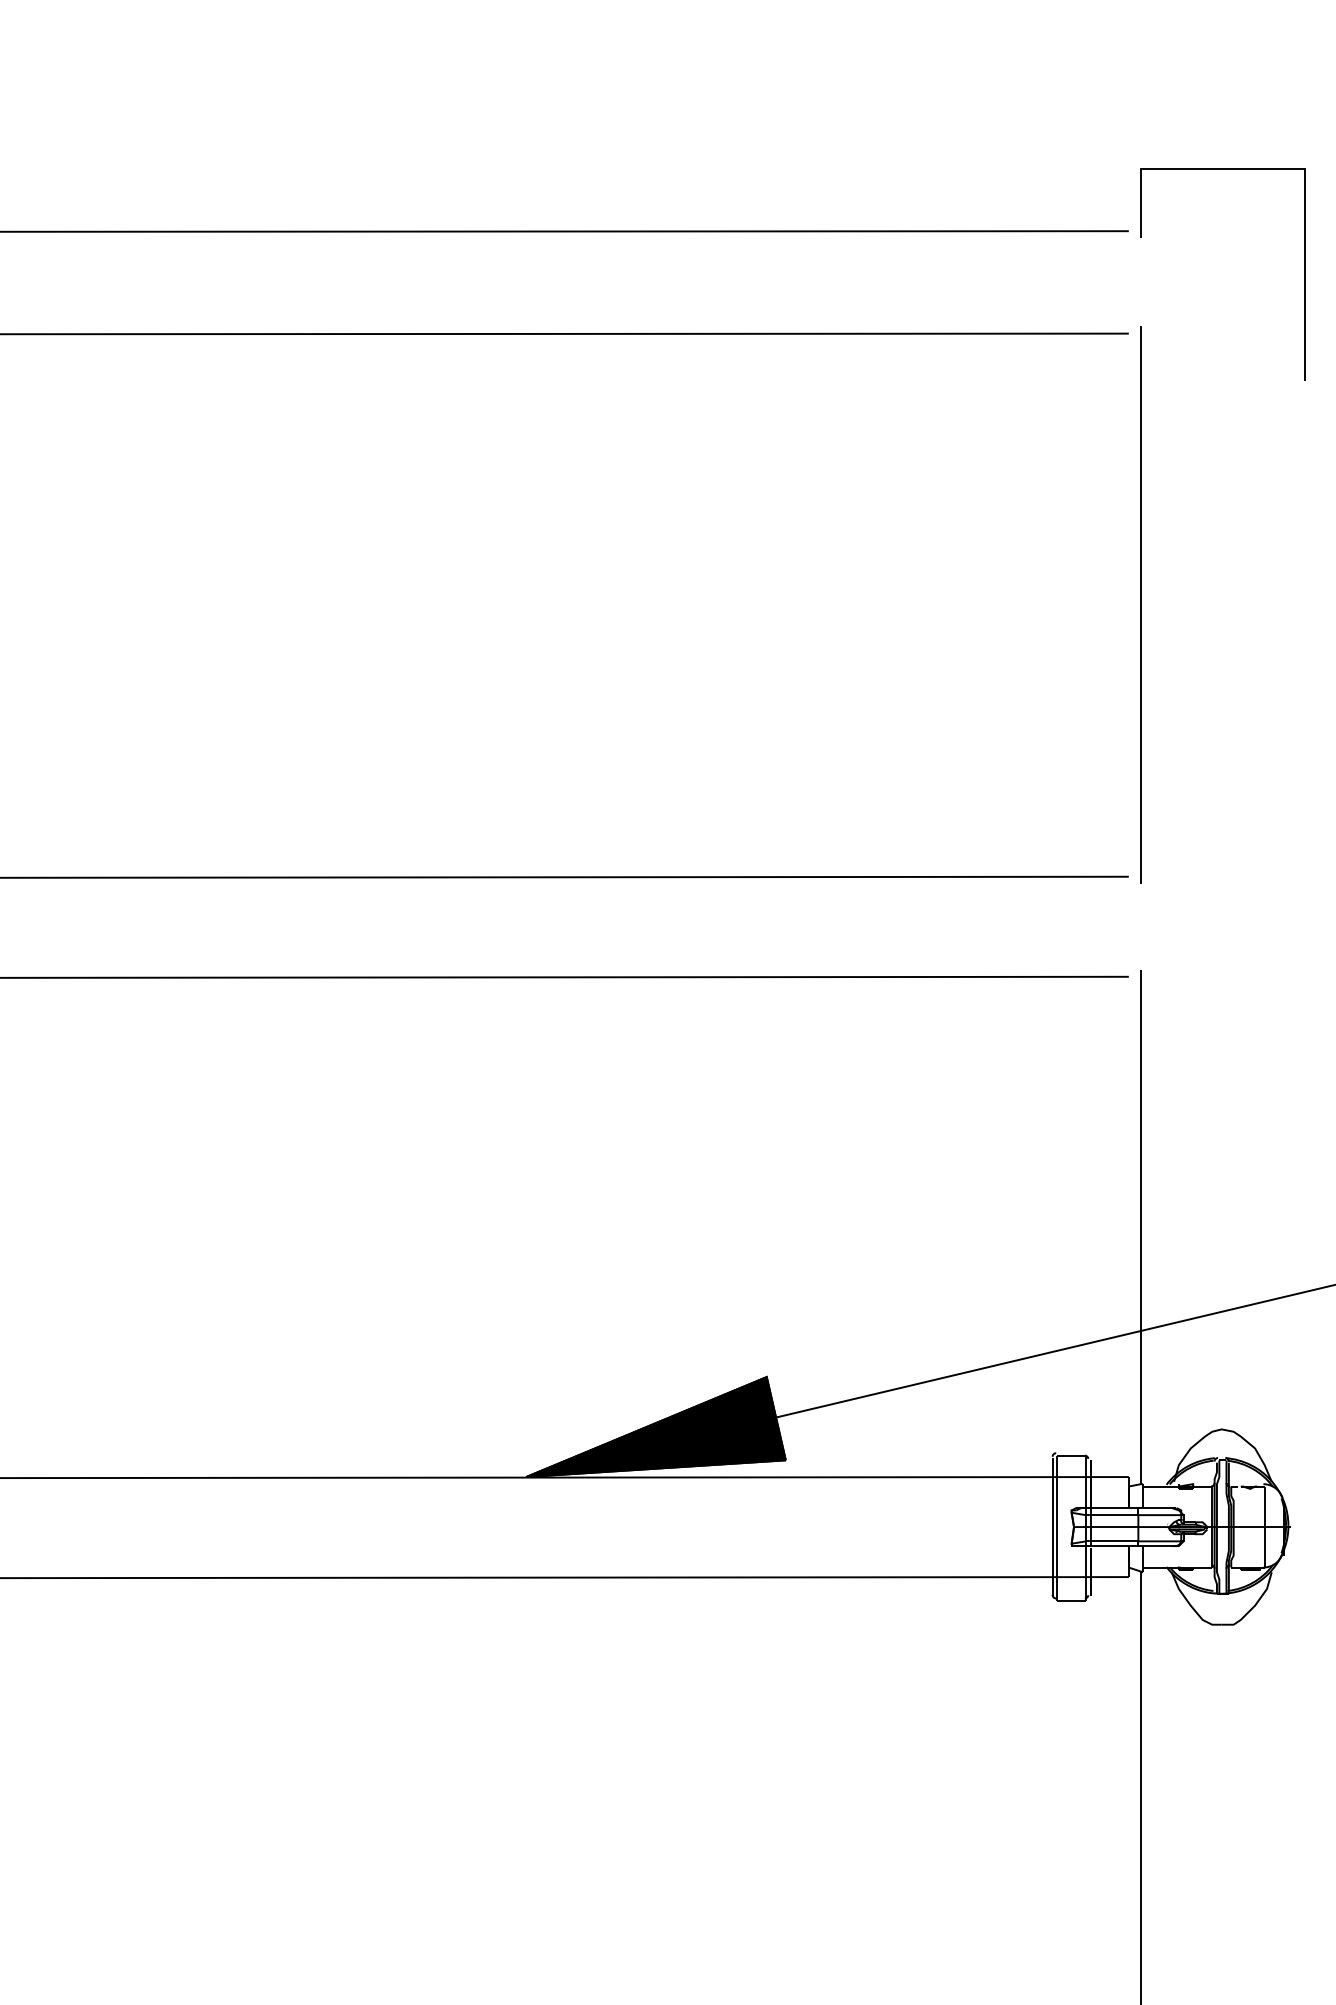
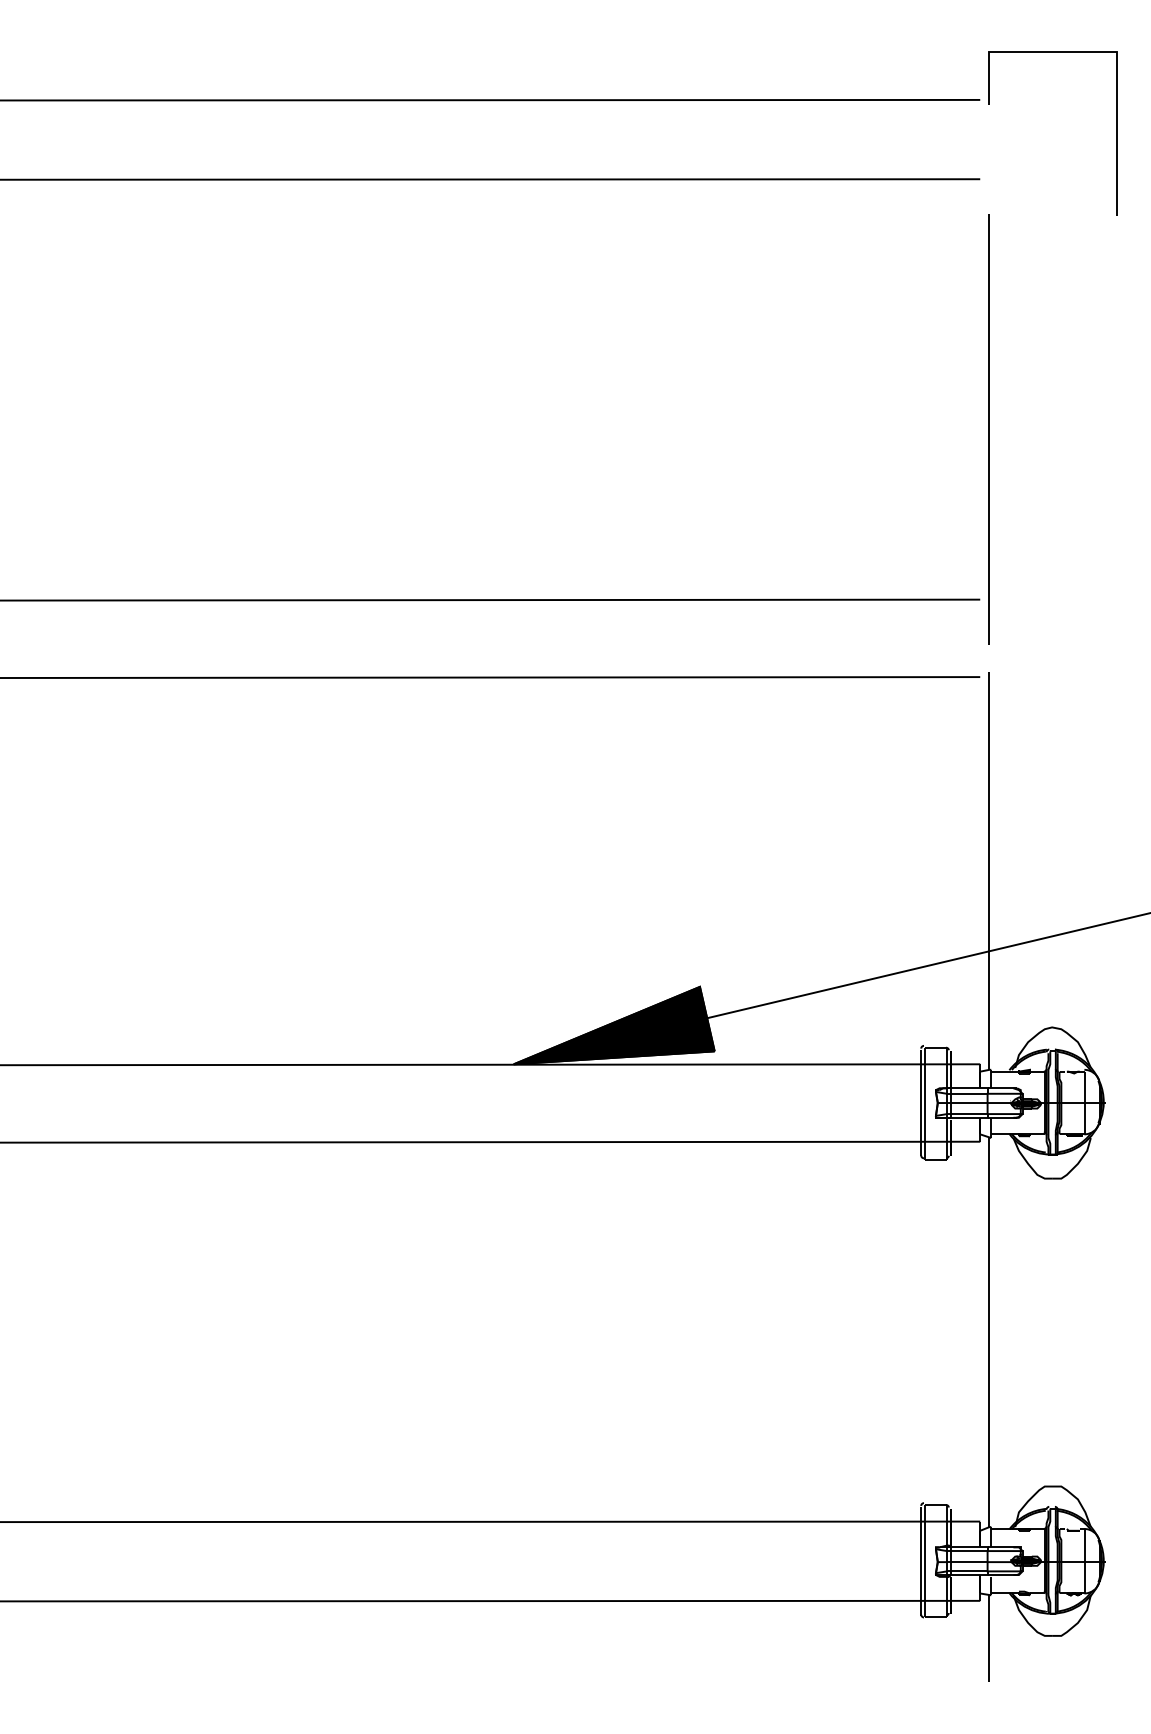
line: (1139, 605) -> (988, 429), moved

